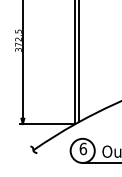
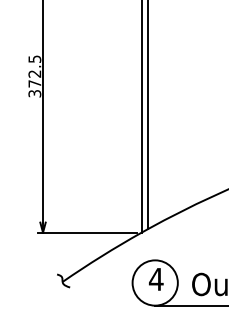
text: (83, 148) -> (156, 278), 6 -> 4

